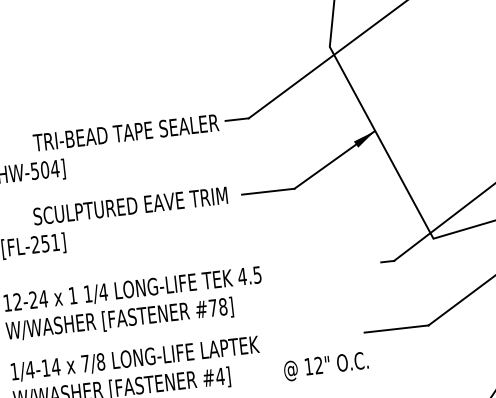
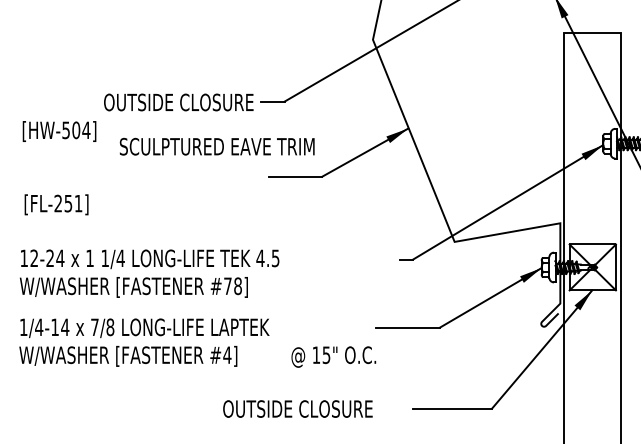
text: (125, 132) -> (160, 102), TRI-BEAD TAPE SEALER -> OUTSIDE CLOSURE
text: (129, 205) -> (216, 146), moved
text: (318, 365) -> (326, 355), 12" -> 15"

